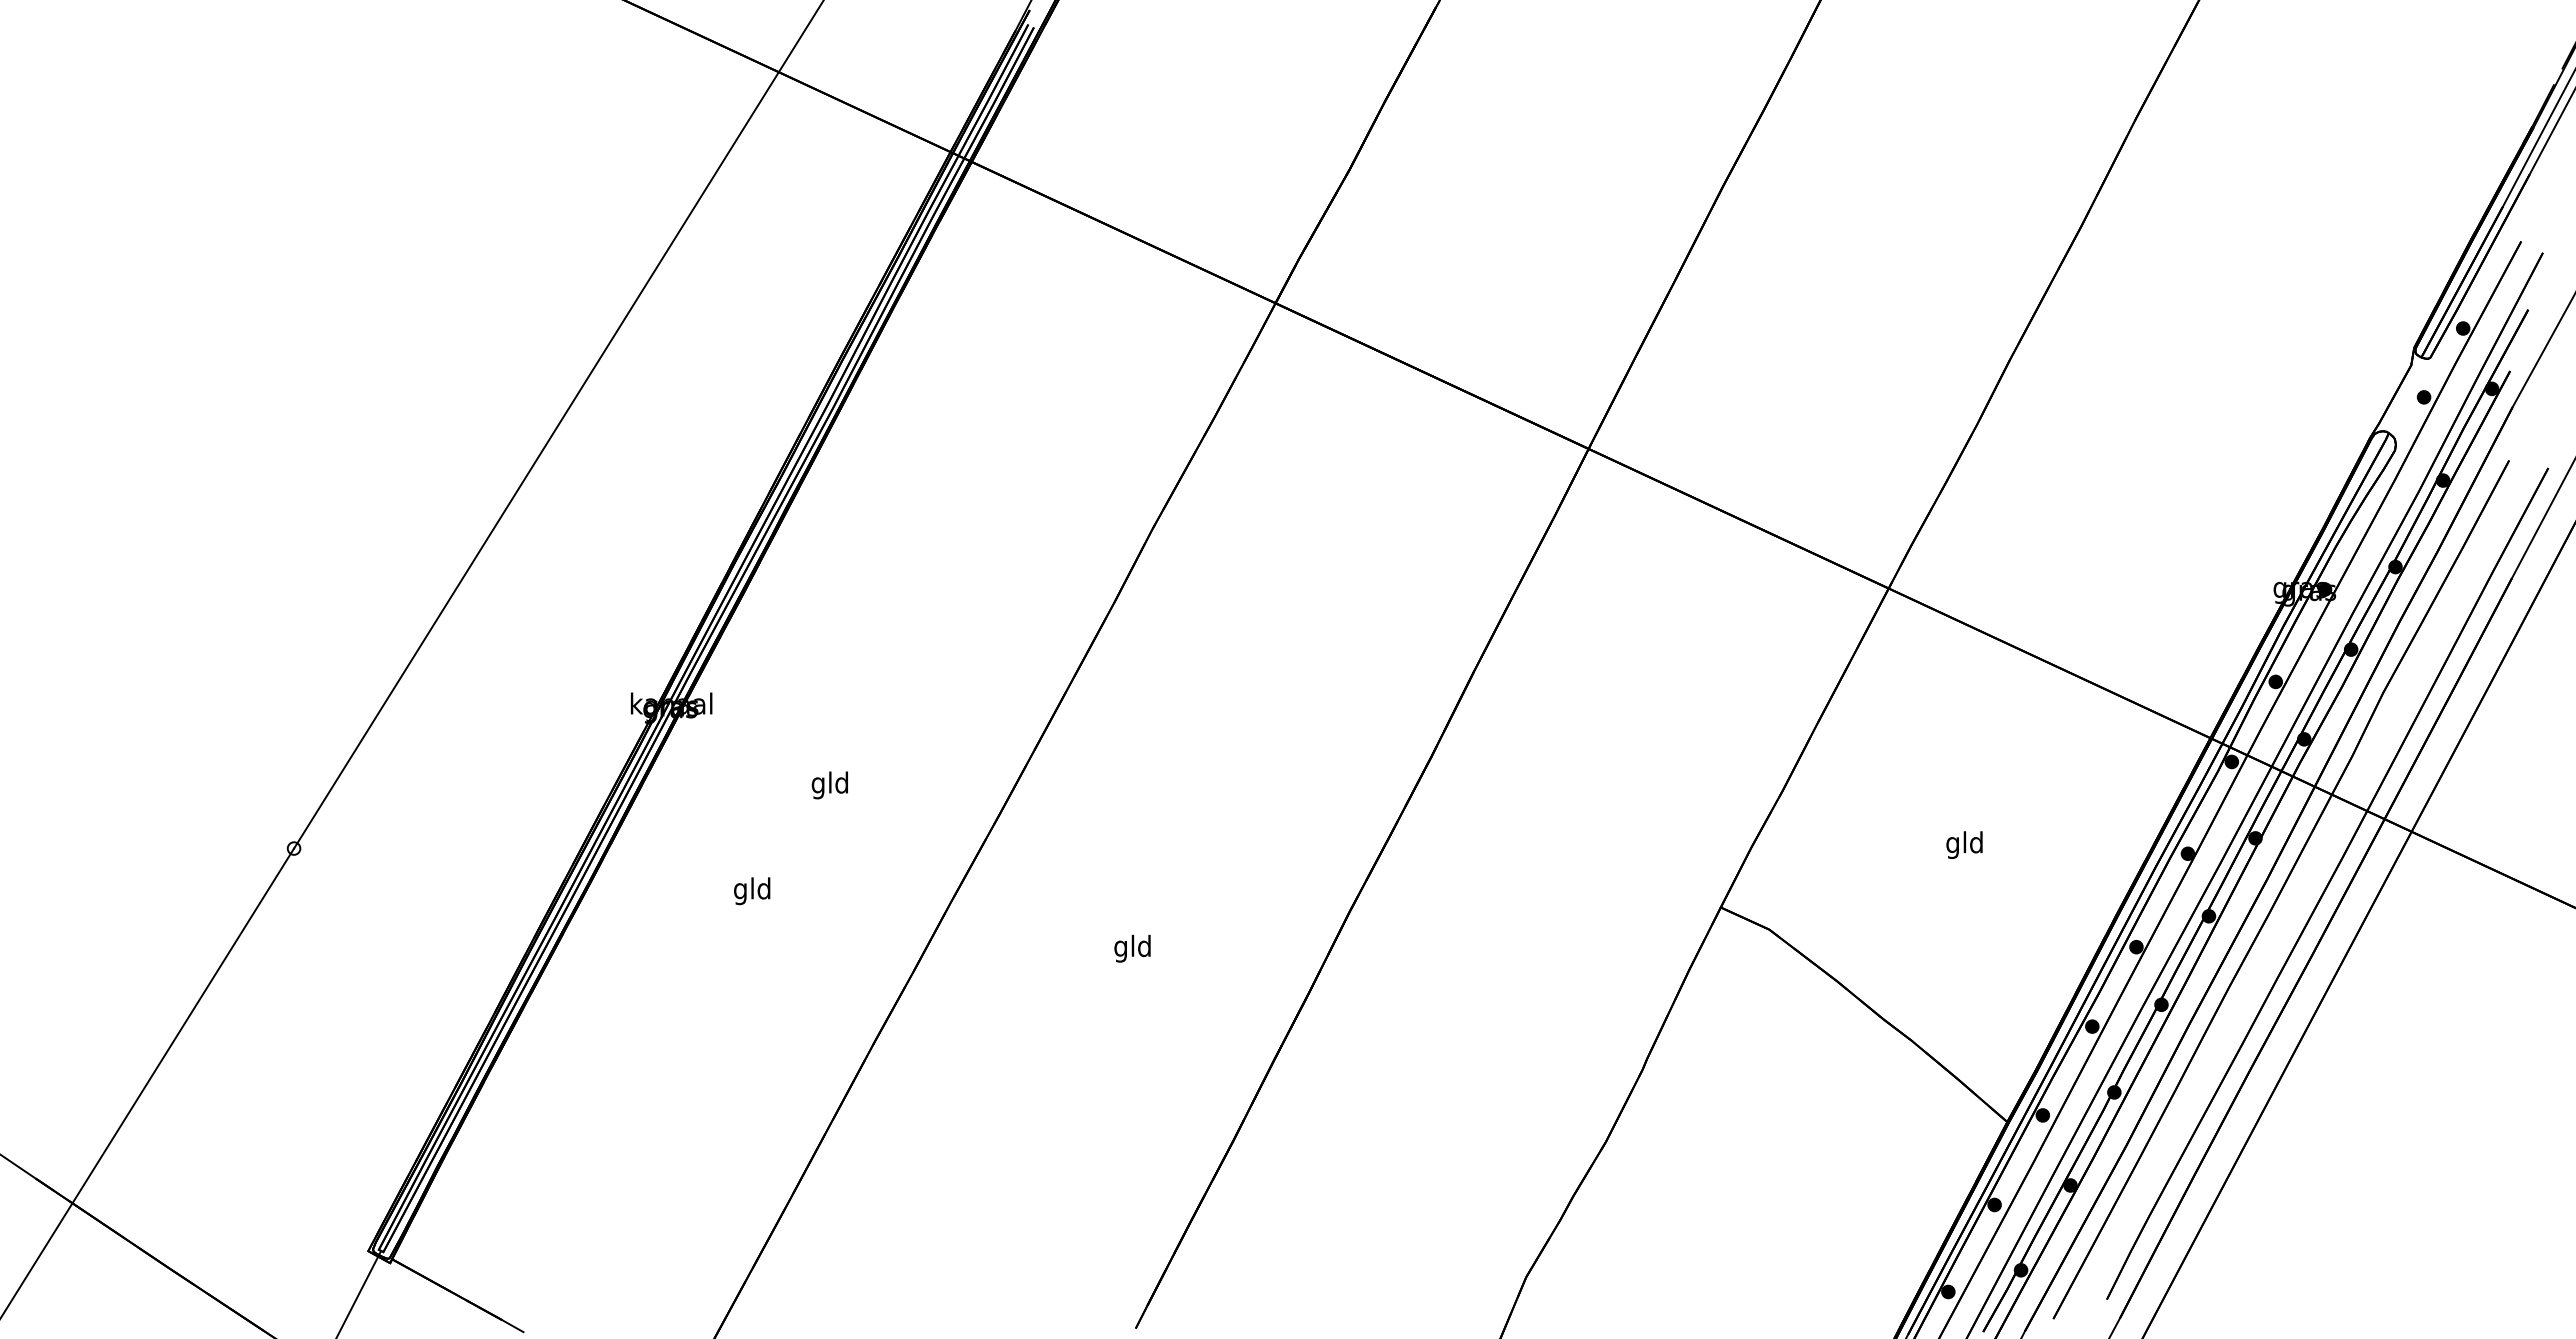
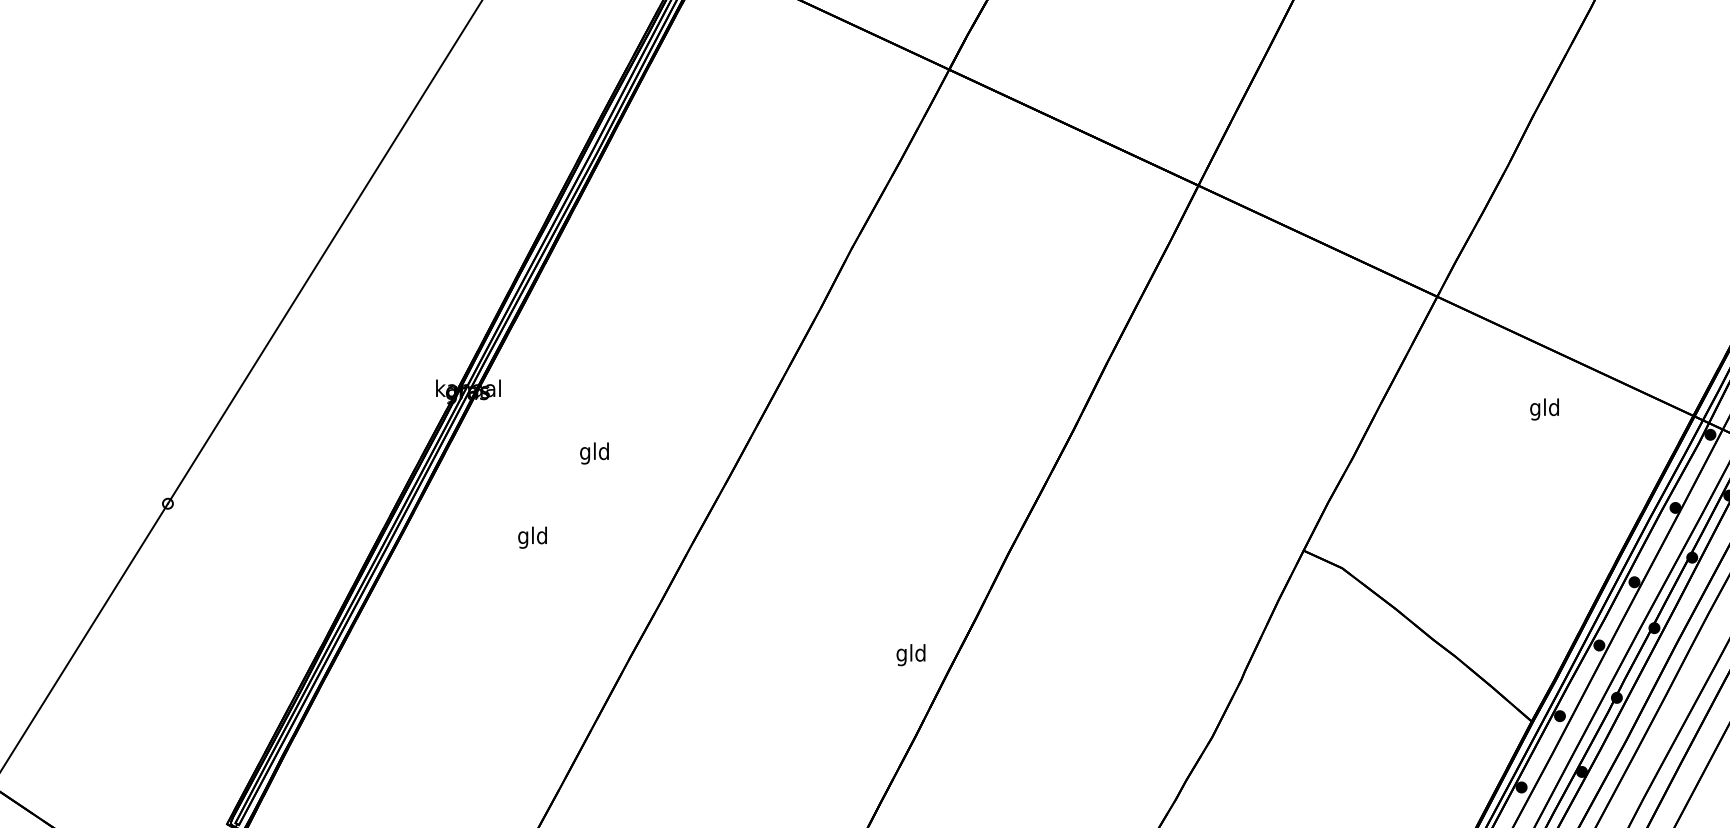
text: (1964, 844) -> (1544, 408), moved
text: (1132, 948) -> (910, 654), moved

